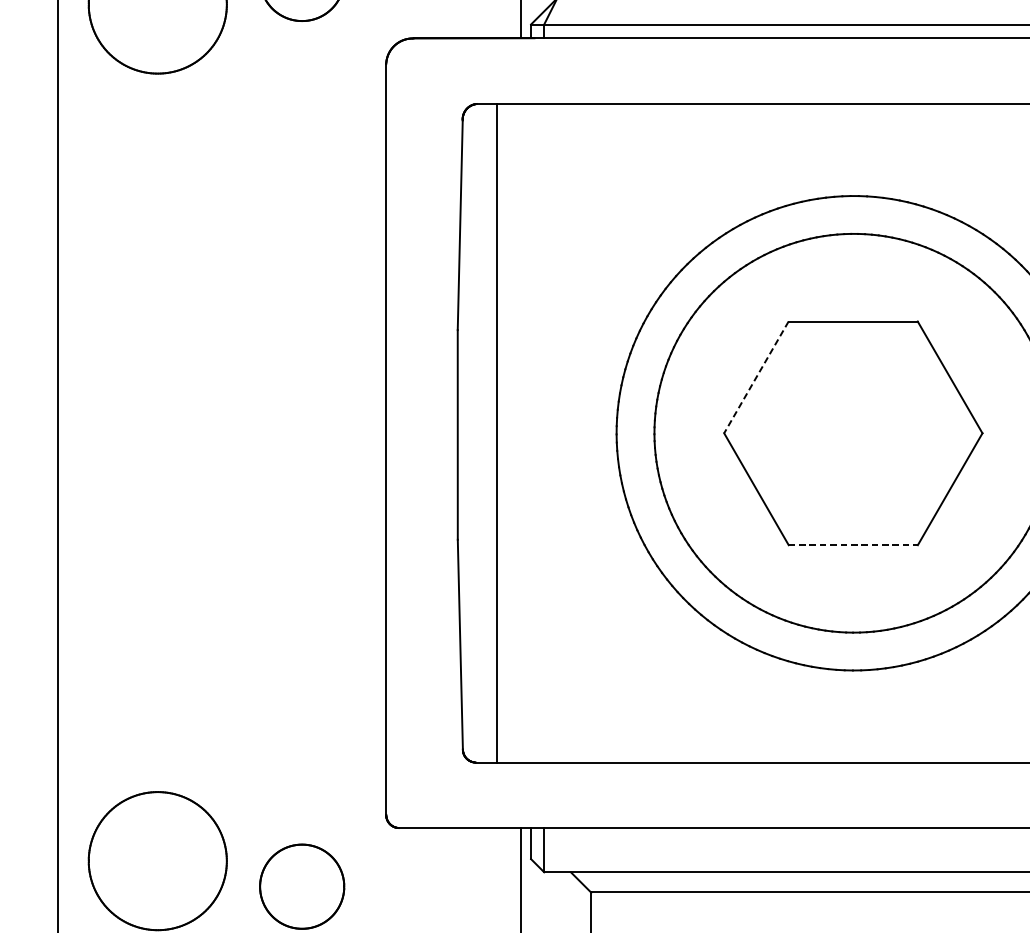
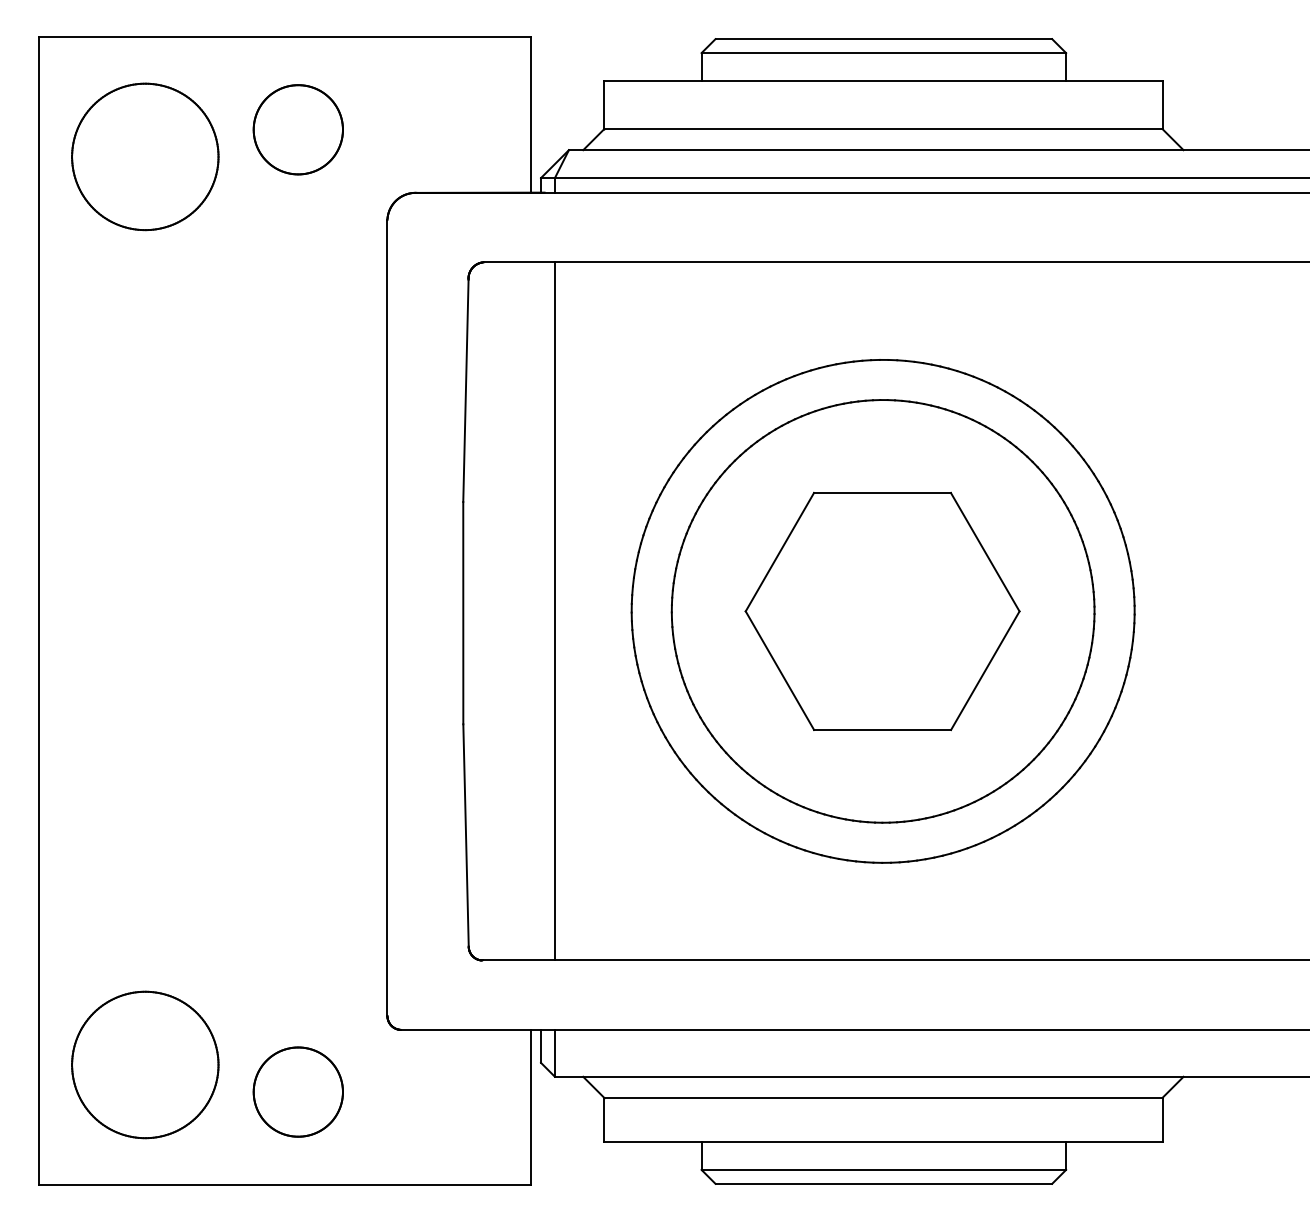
line: (756, 377) -> (779, 552), dashed -> solid
line: (496, 433) -> (554, 611), moved
line: (854, 545) -> (883, 730), dashed -> solid

